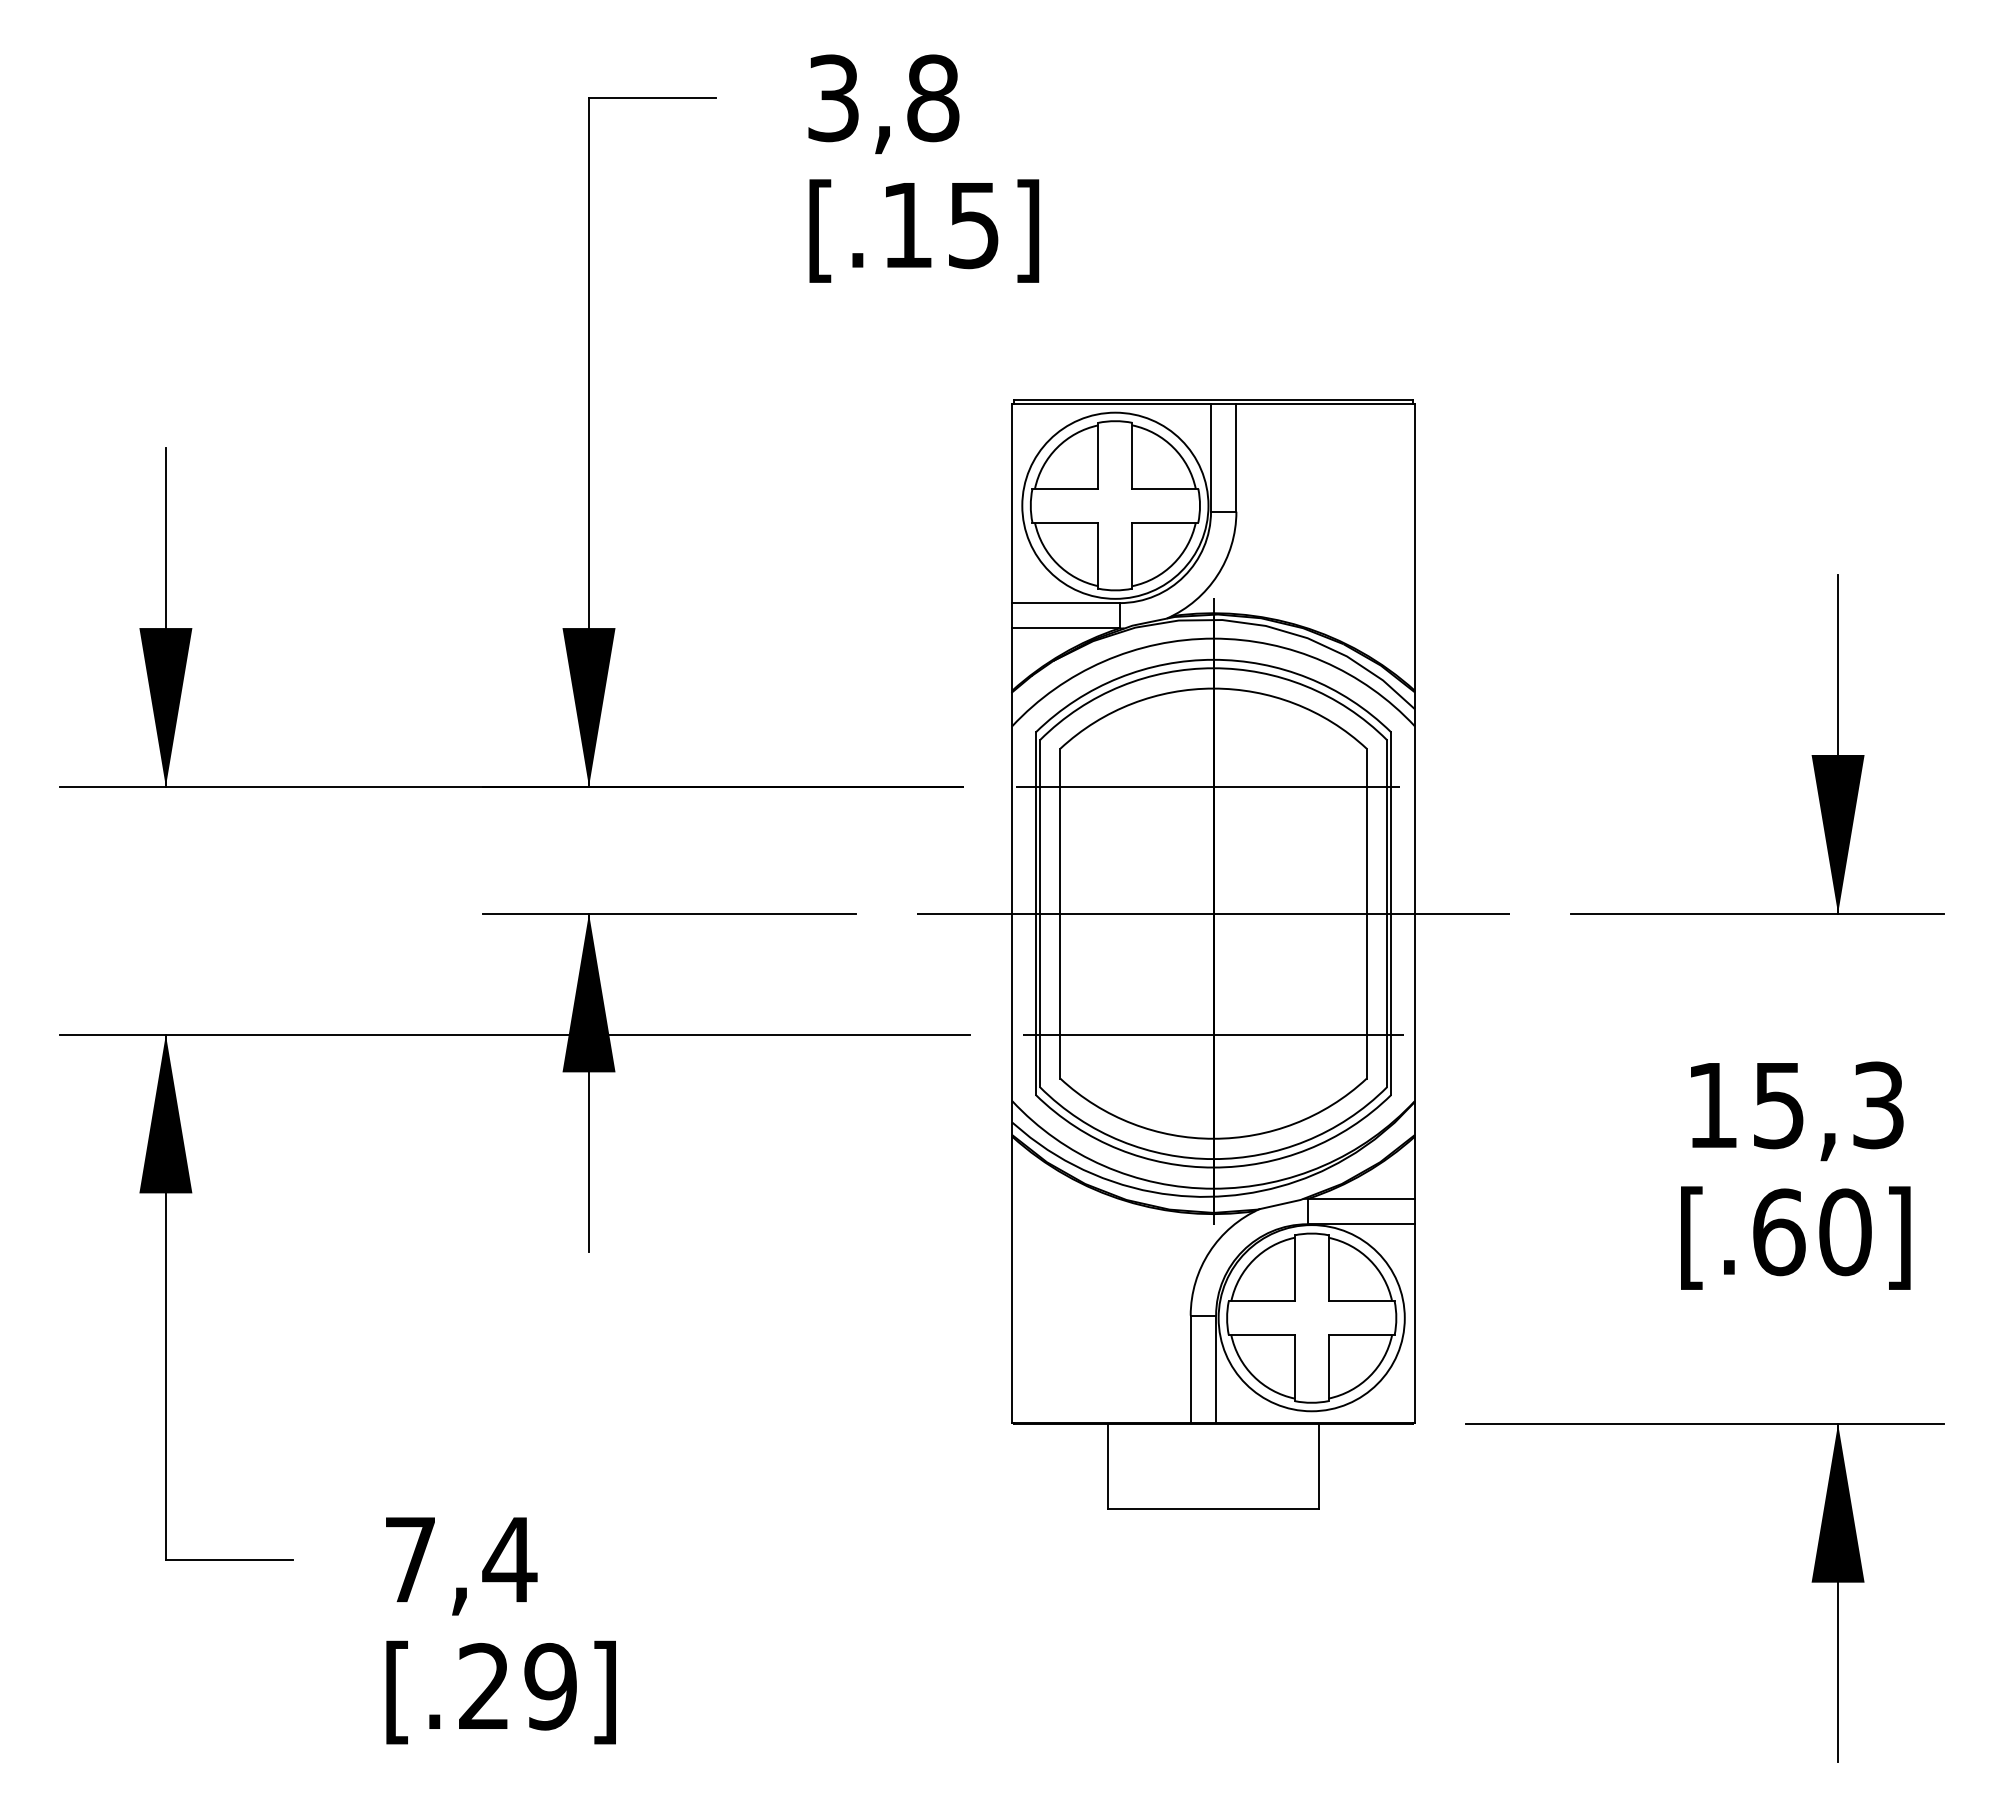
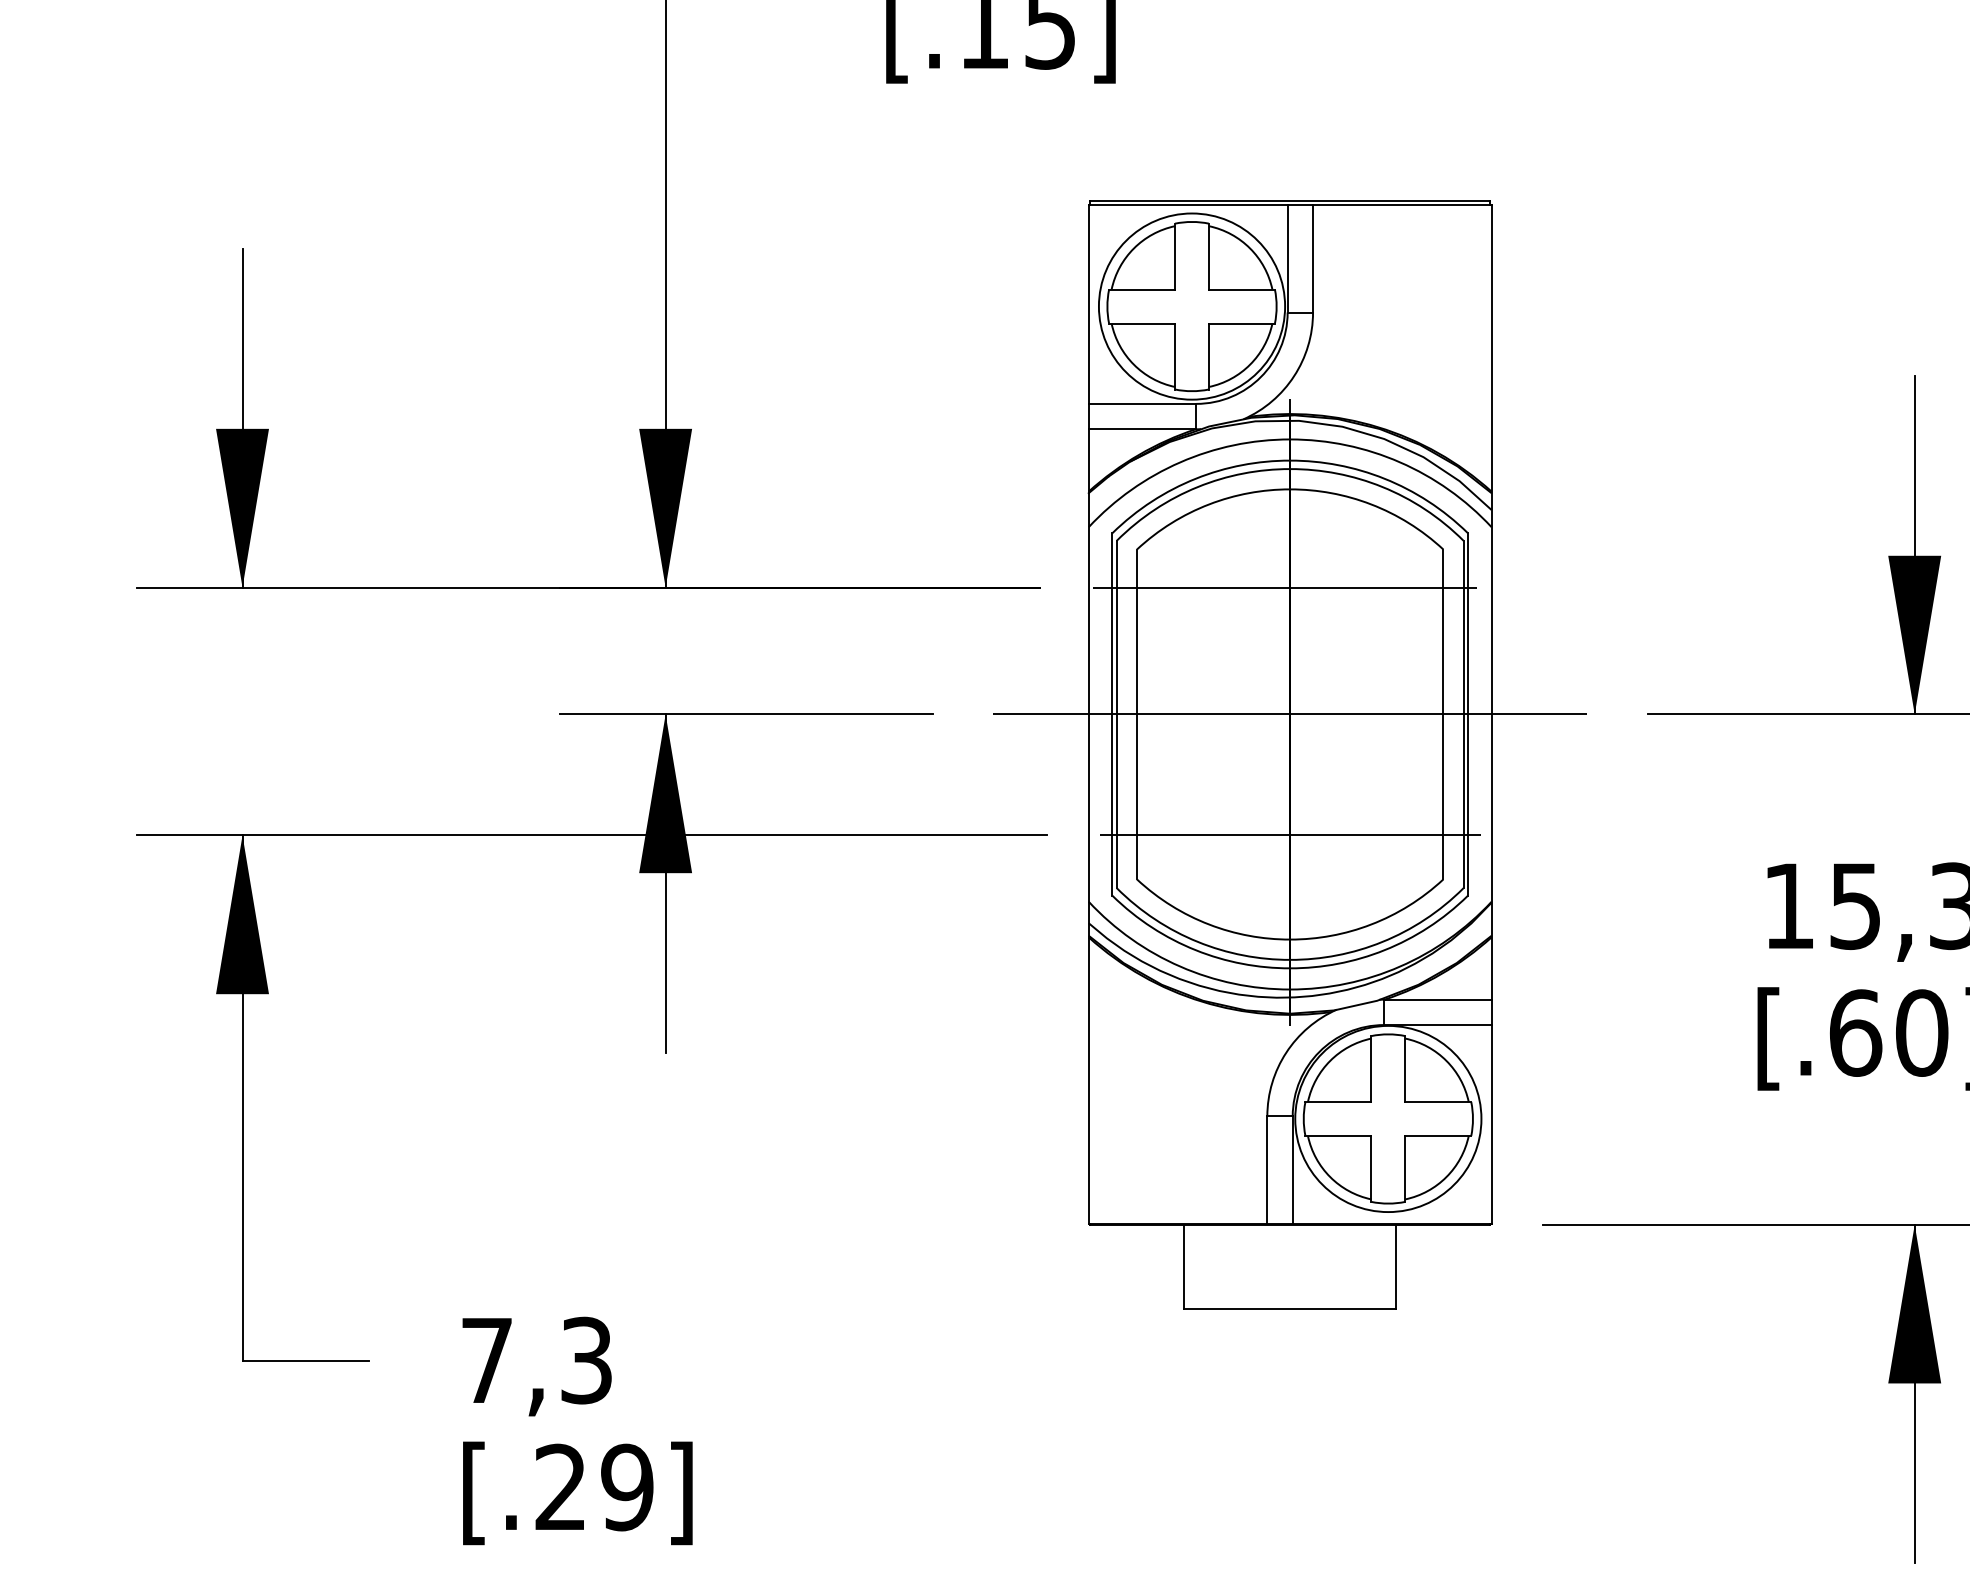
text: (509, 1559) -> (586, 1360), 7,4 -> 7,3

